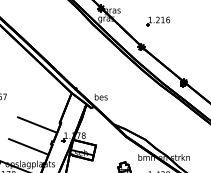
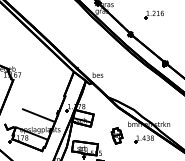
part: (157, 21) -> (153, 14), moved
line: (36, 124) -> (45, 97), removed

